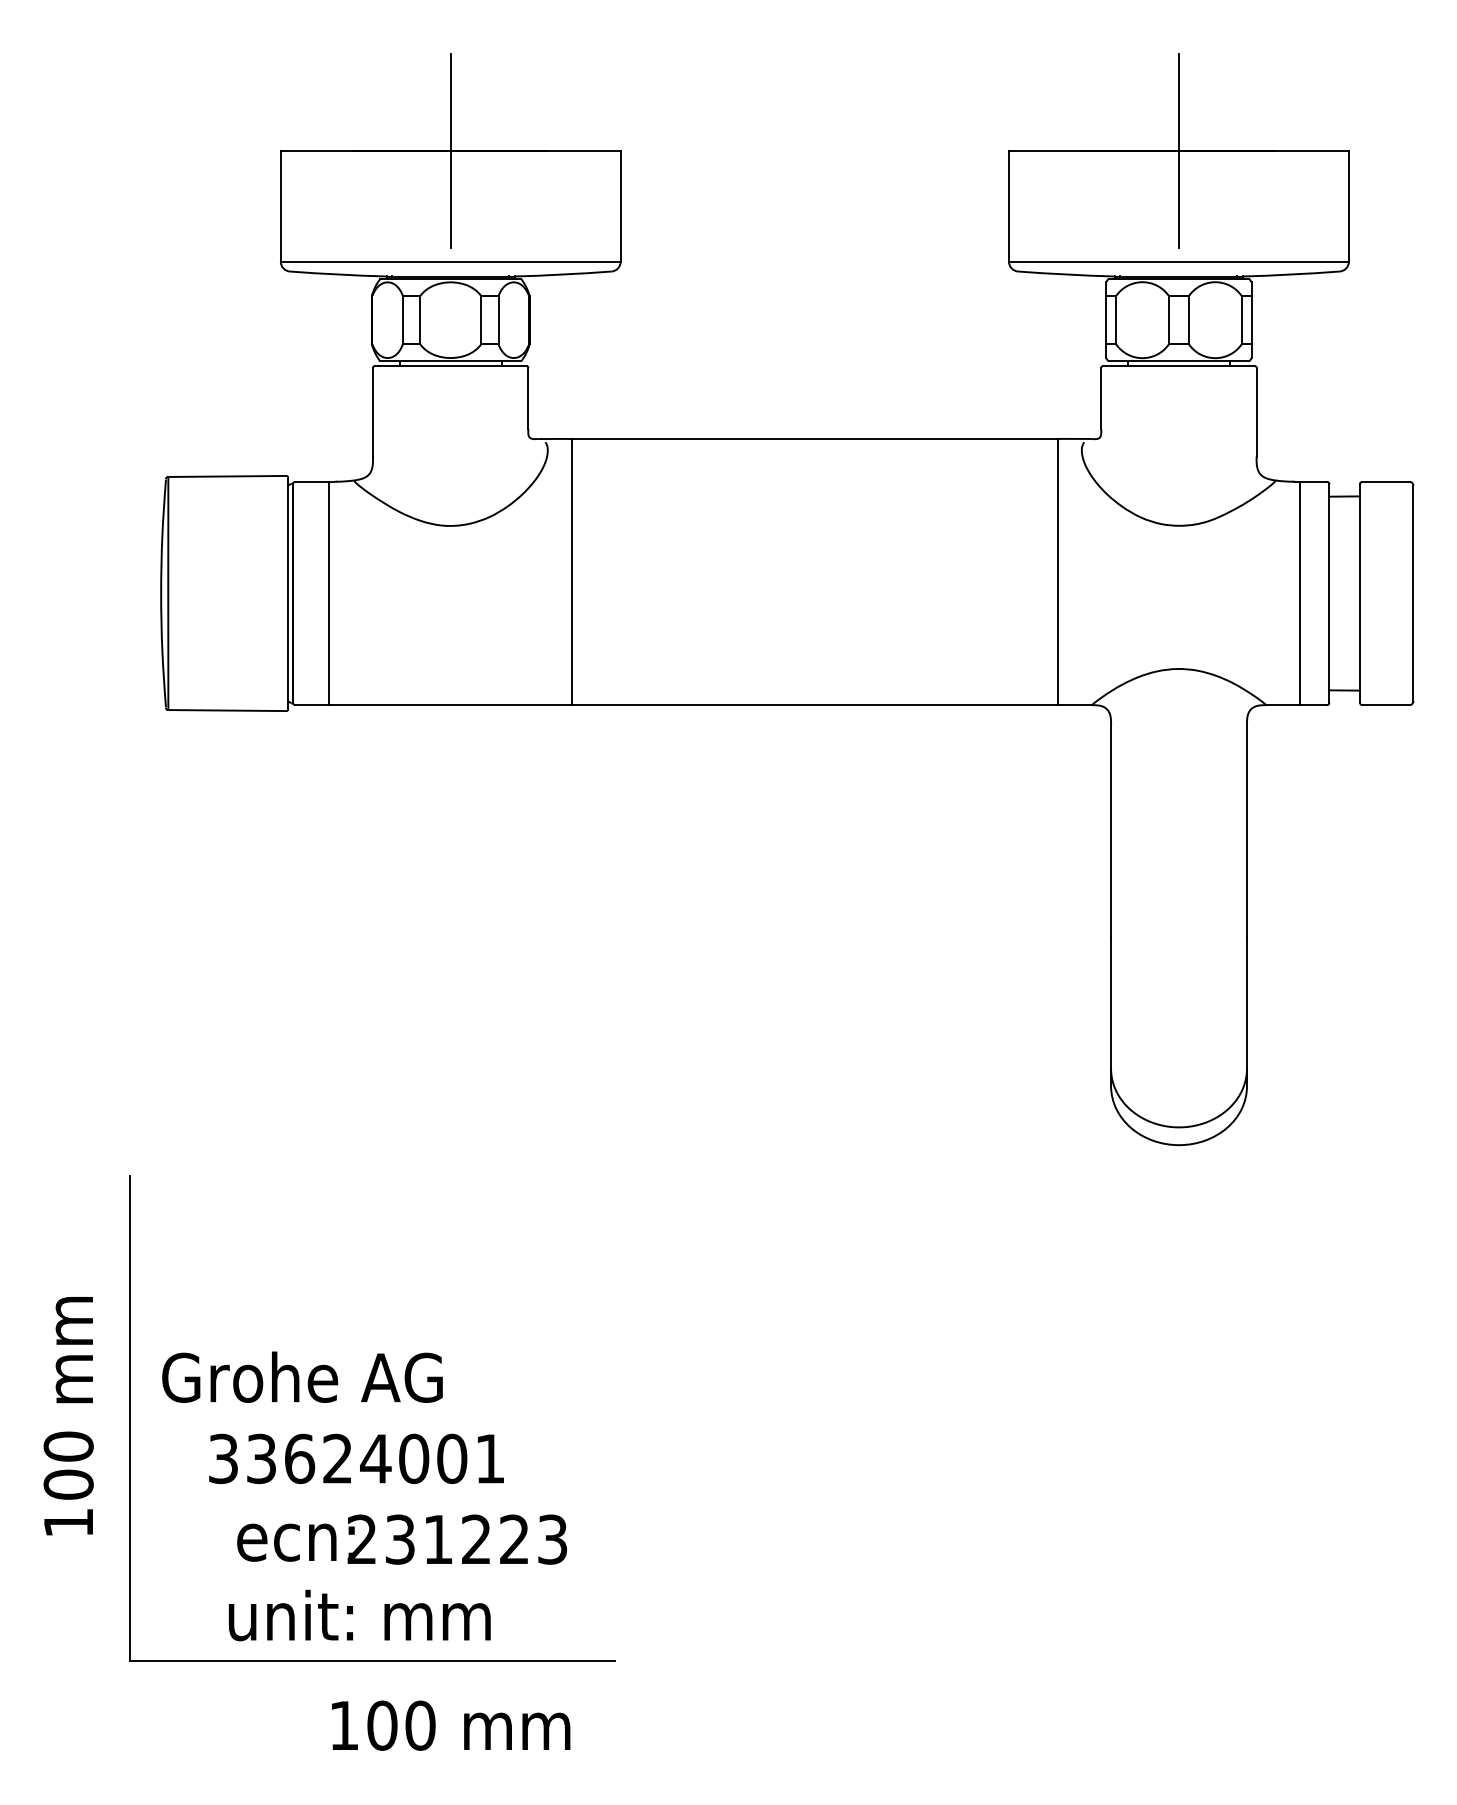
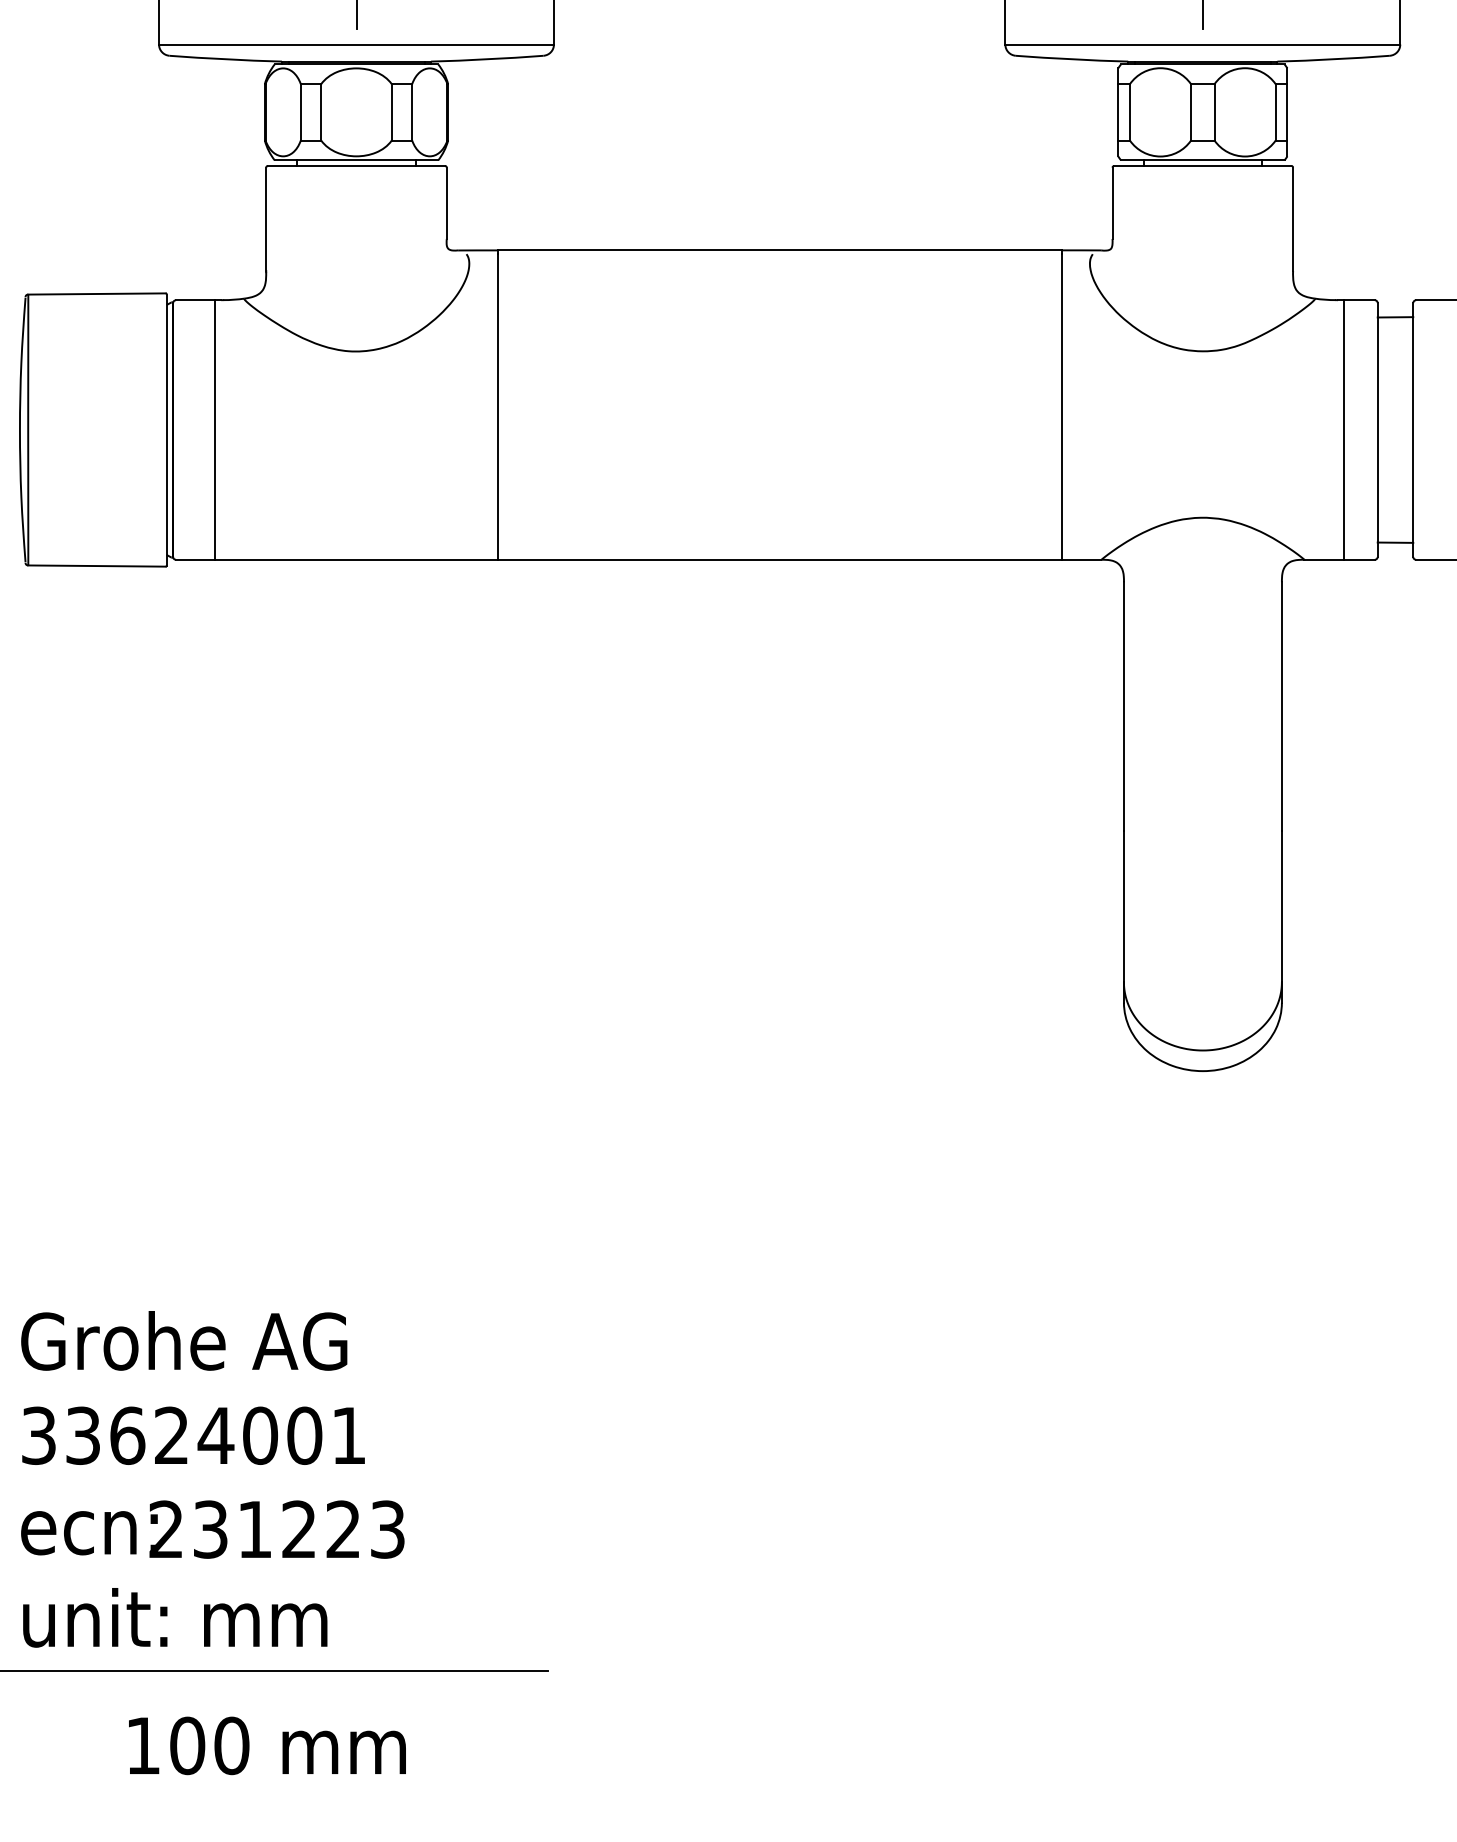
text: (356, 1458) -> (193, 1435), moved
text: (401, 1539) -> (212, 1529), moved
text: (359, 1615) -> (174, 1617), moved
text: (451, 1725) -> (267, 1745), moved

